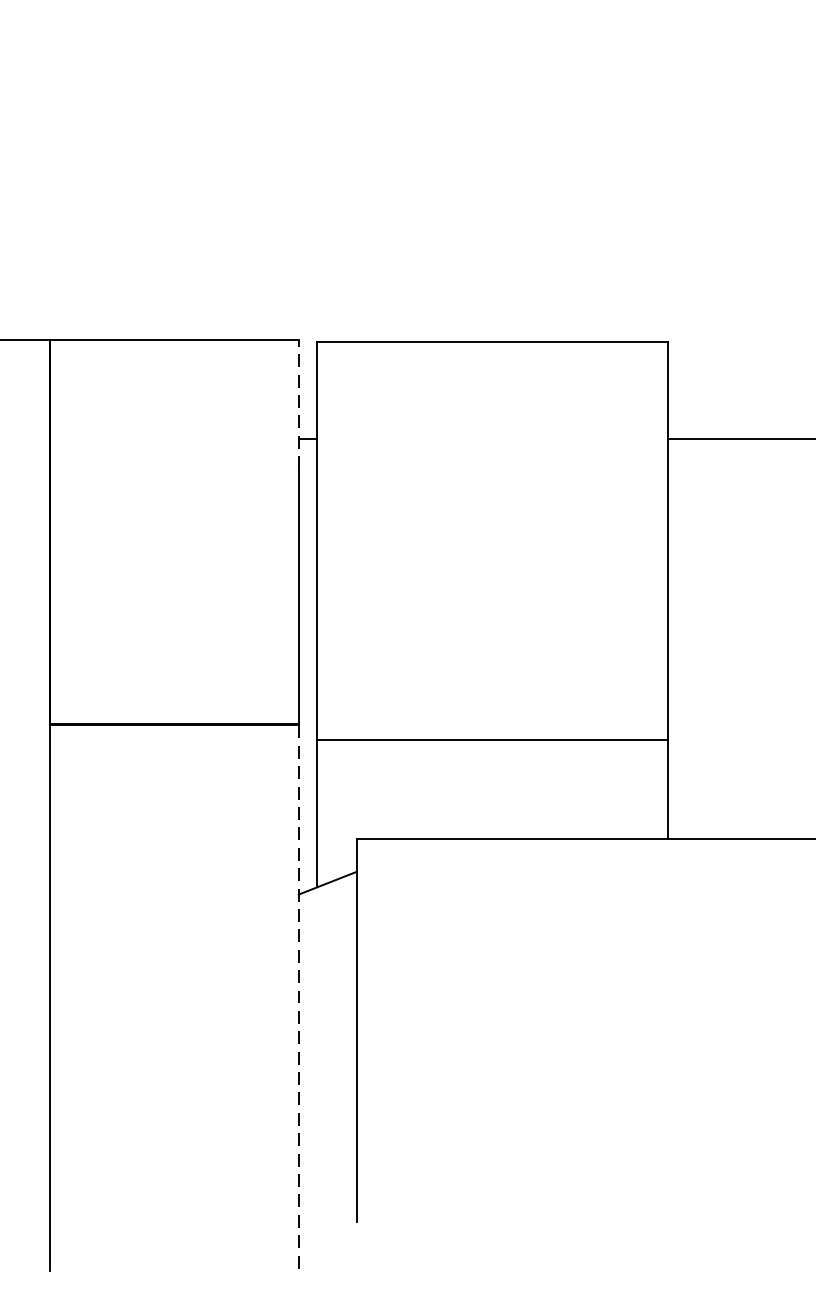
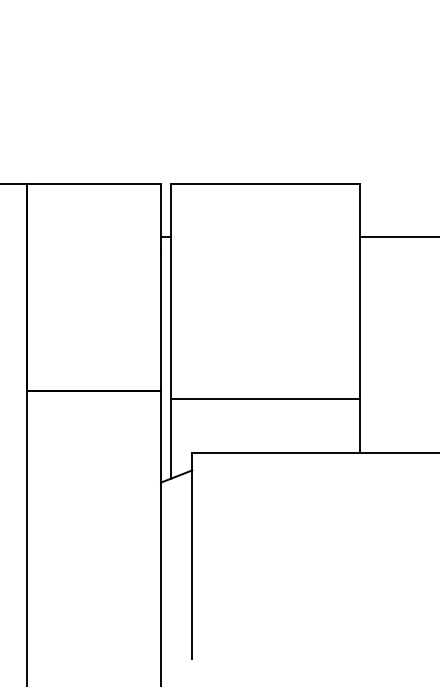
line: (299, 404) -> (161, 218), dashed -> solid
line: (299, 1000) -> (161, 539), dashed -> solid

